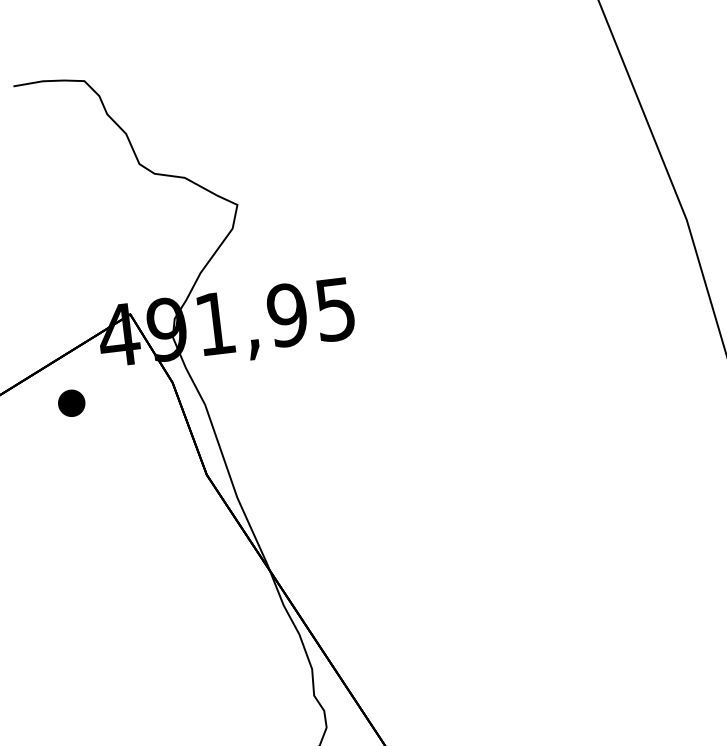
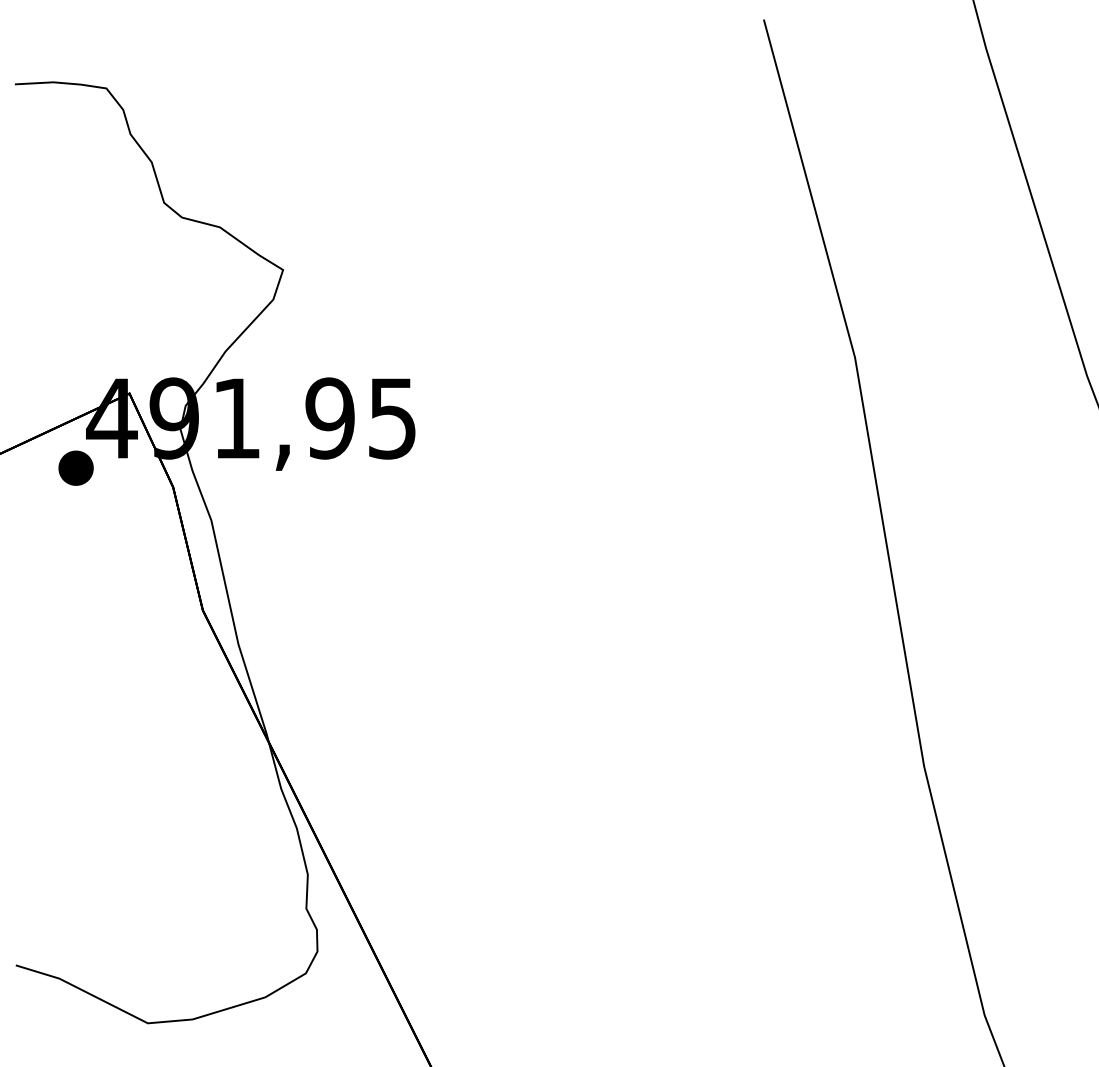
part: (71, 402) -> (75, 467), moved

